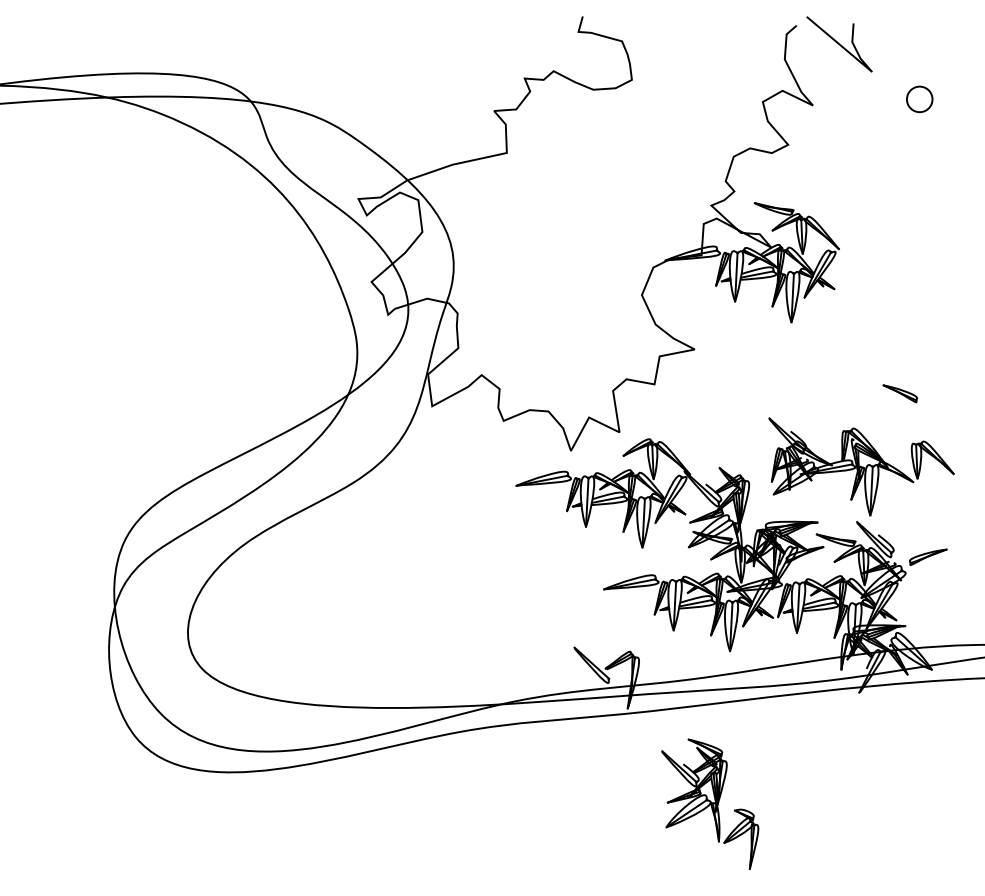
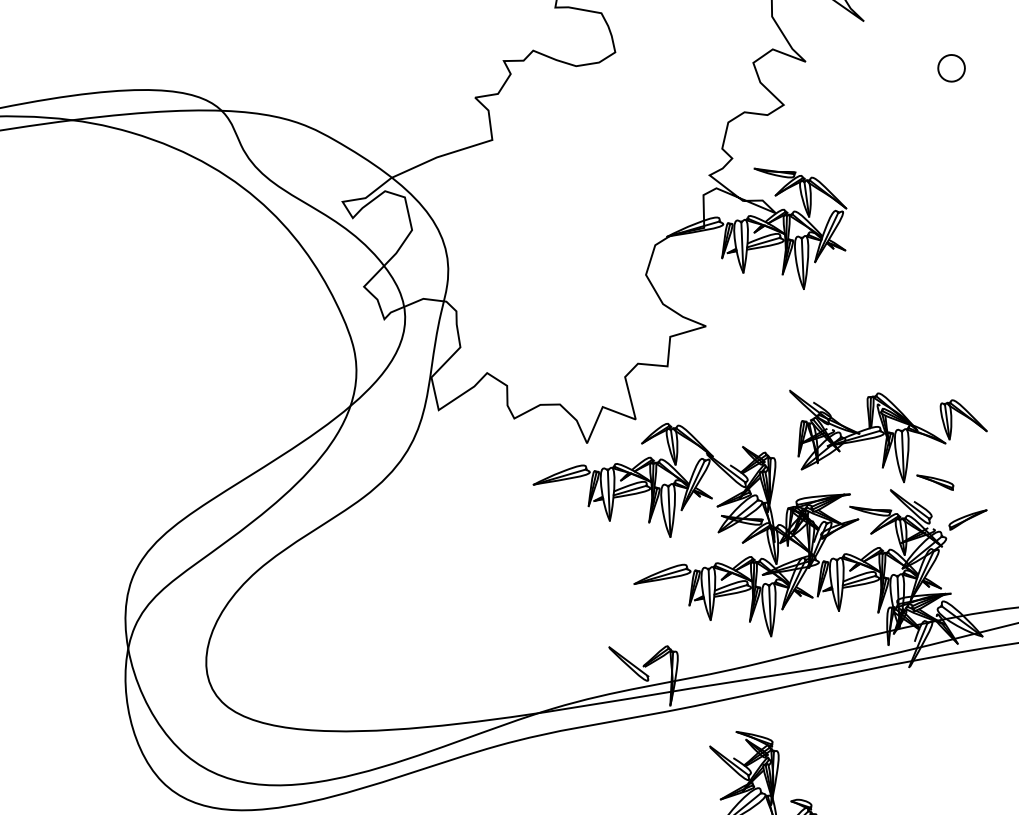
circle: (919, 99) -> (951, 68), moved
part: (899, 393) -> (934, 482), moved

